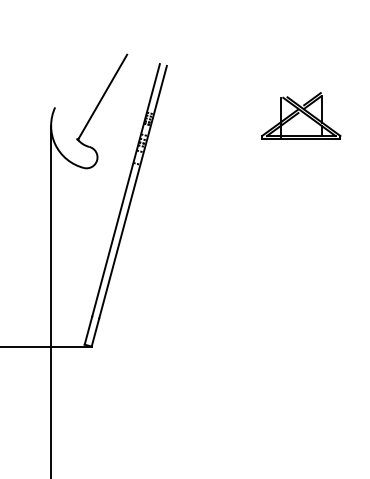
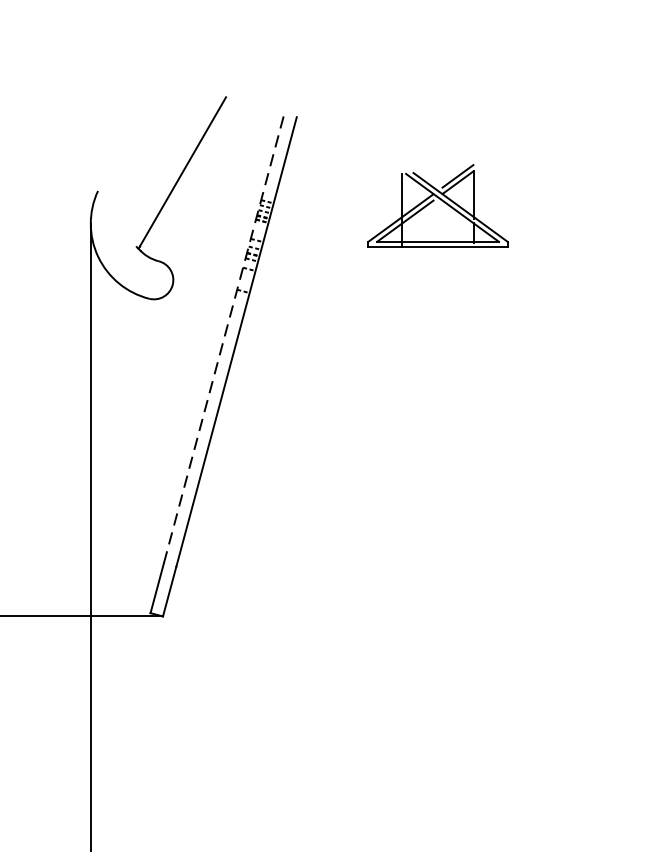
part: (301, 115) -> (438, 205), moved
line: (126, 190) -> (224, 338), solid -> dashed

